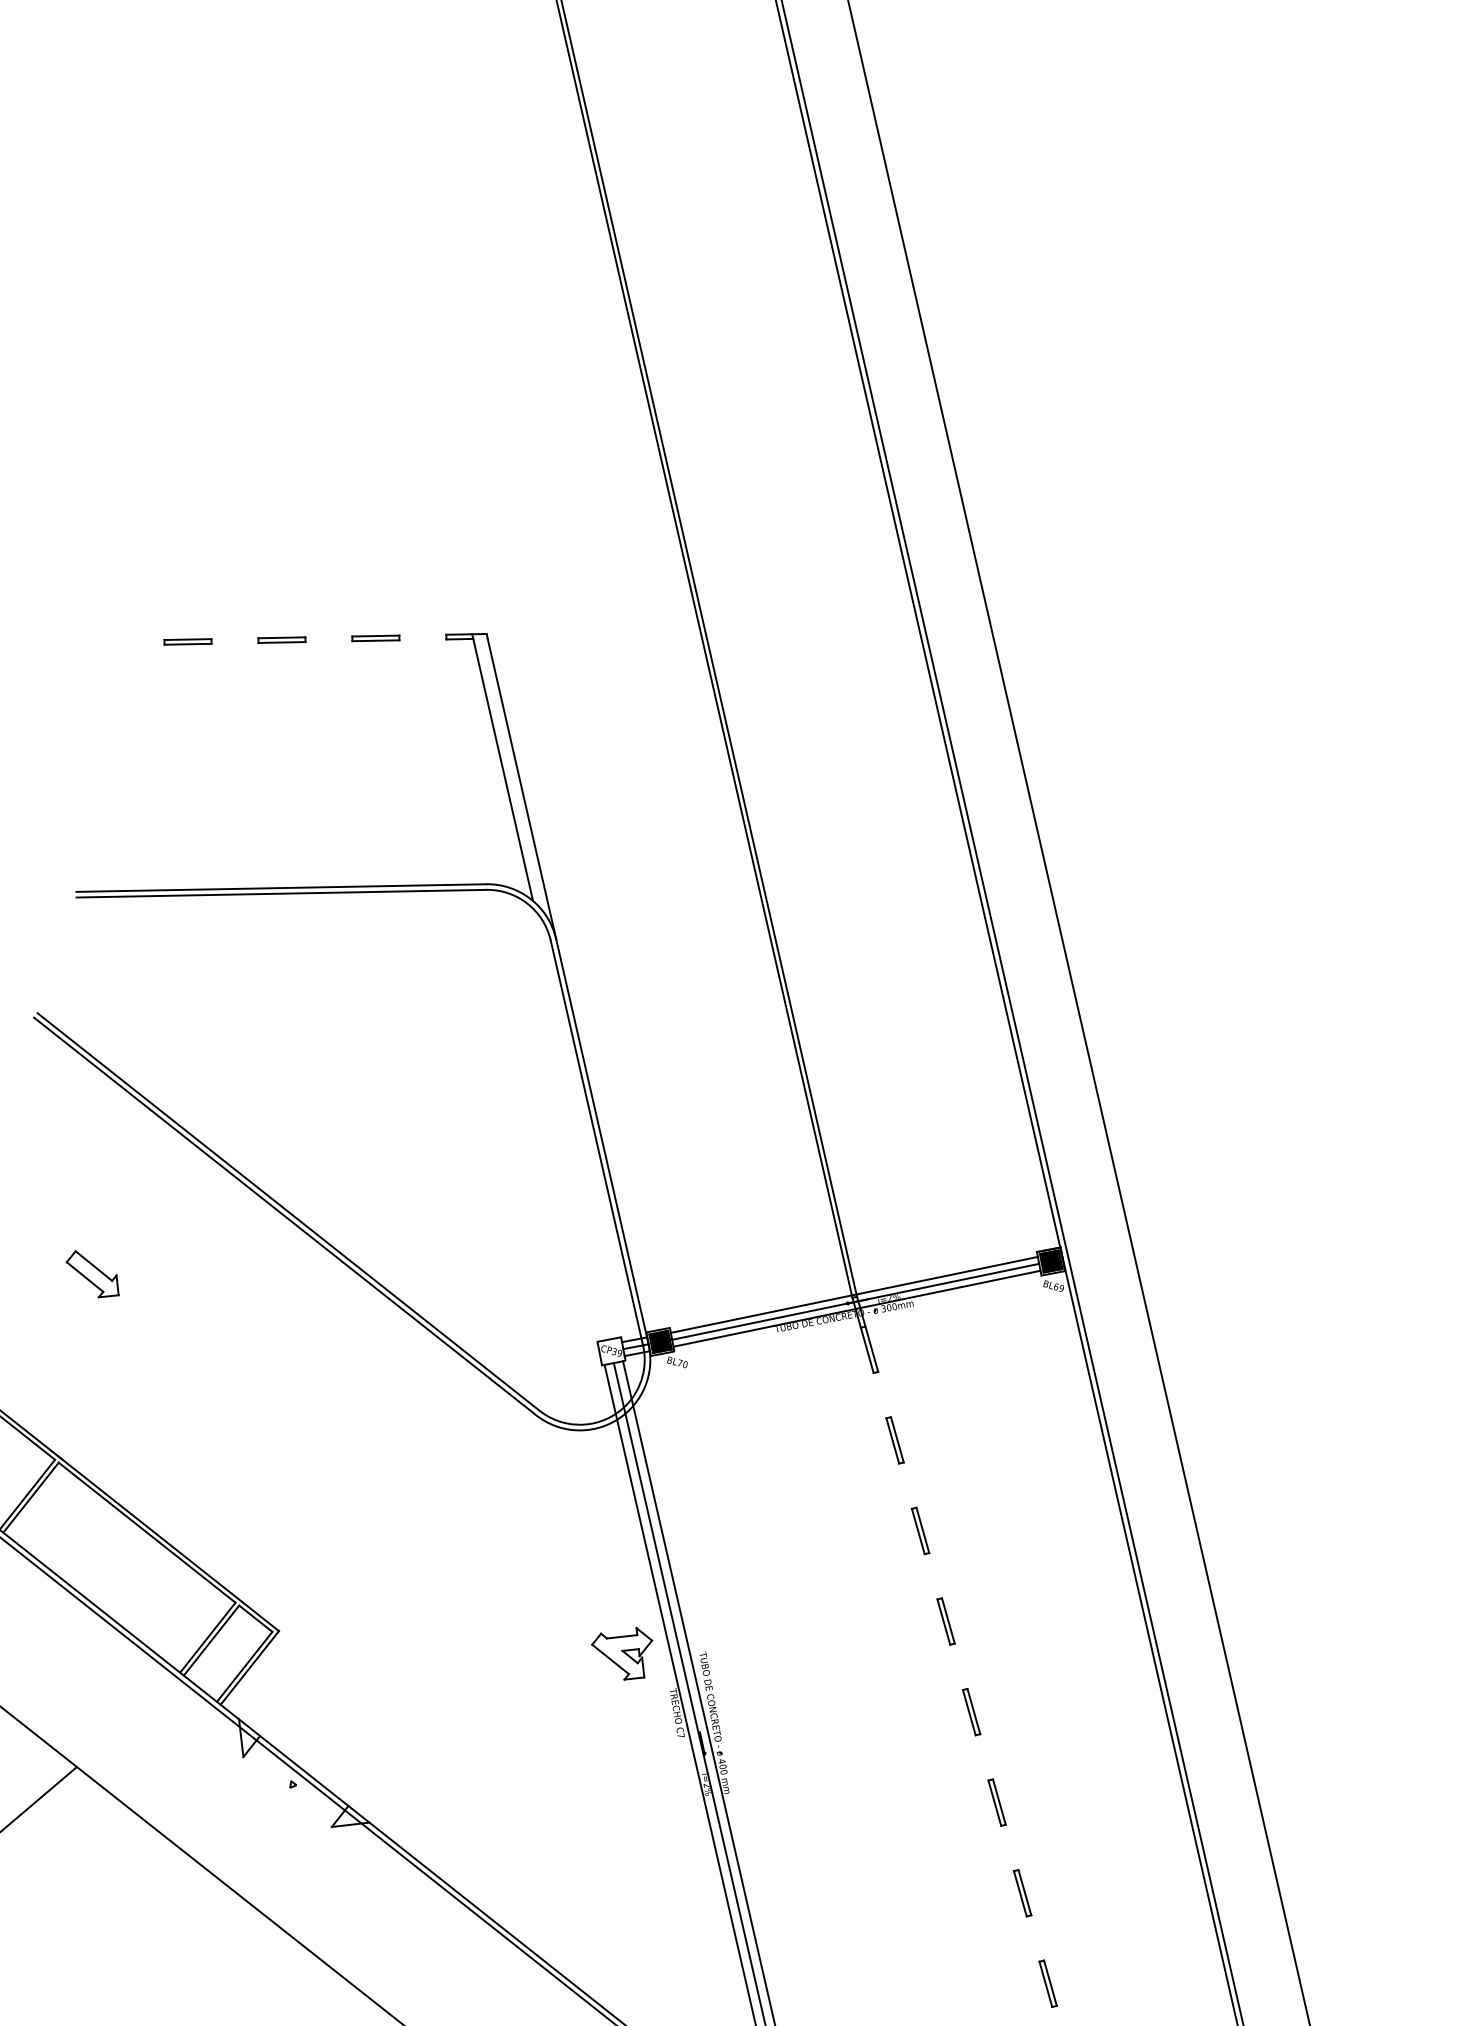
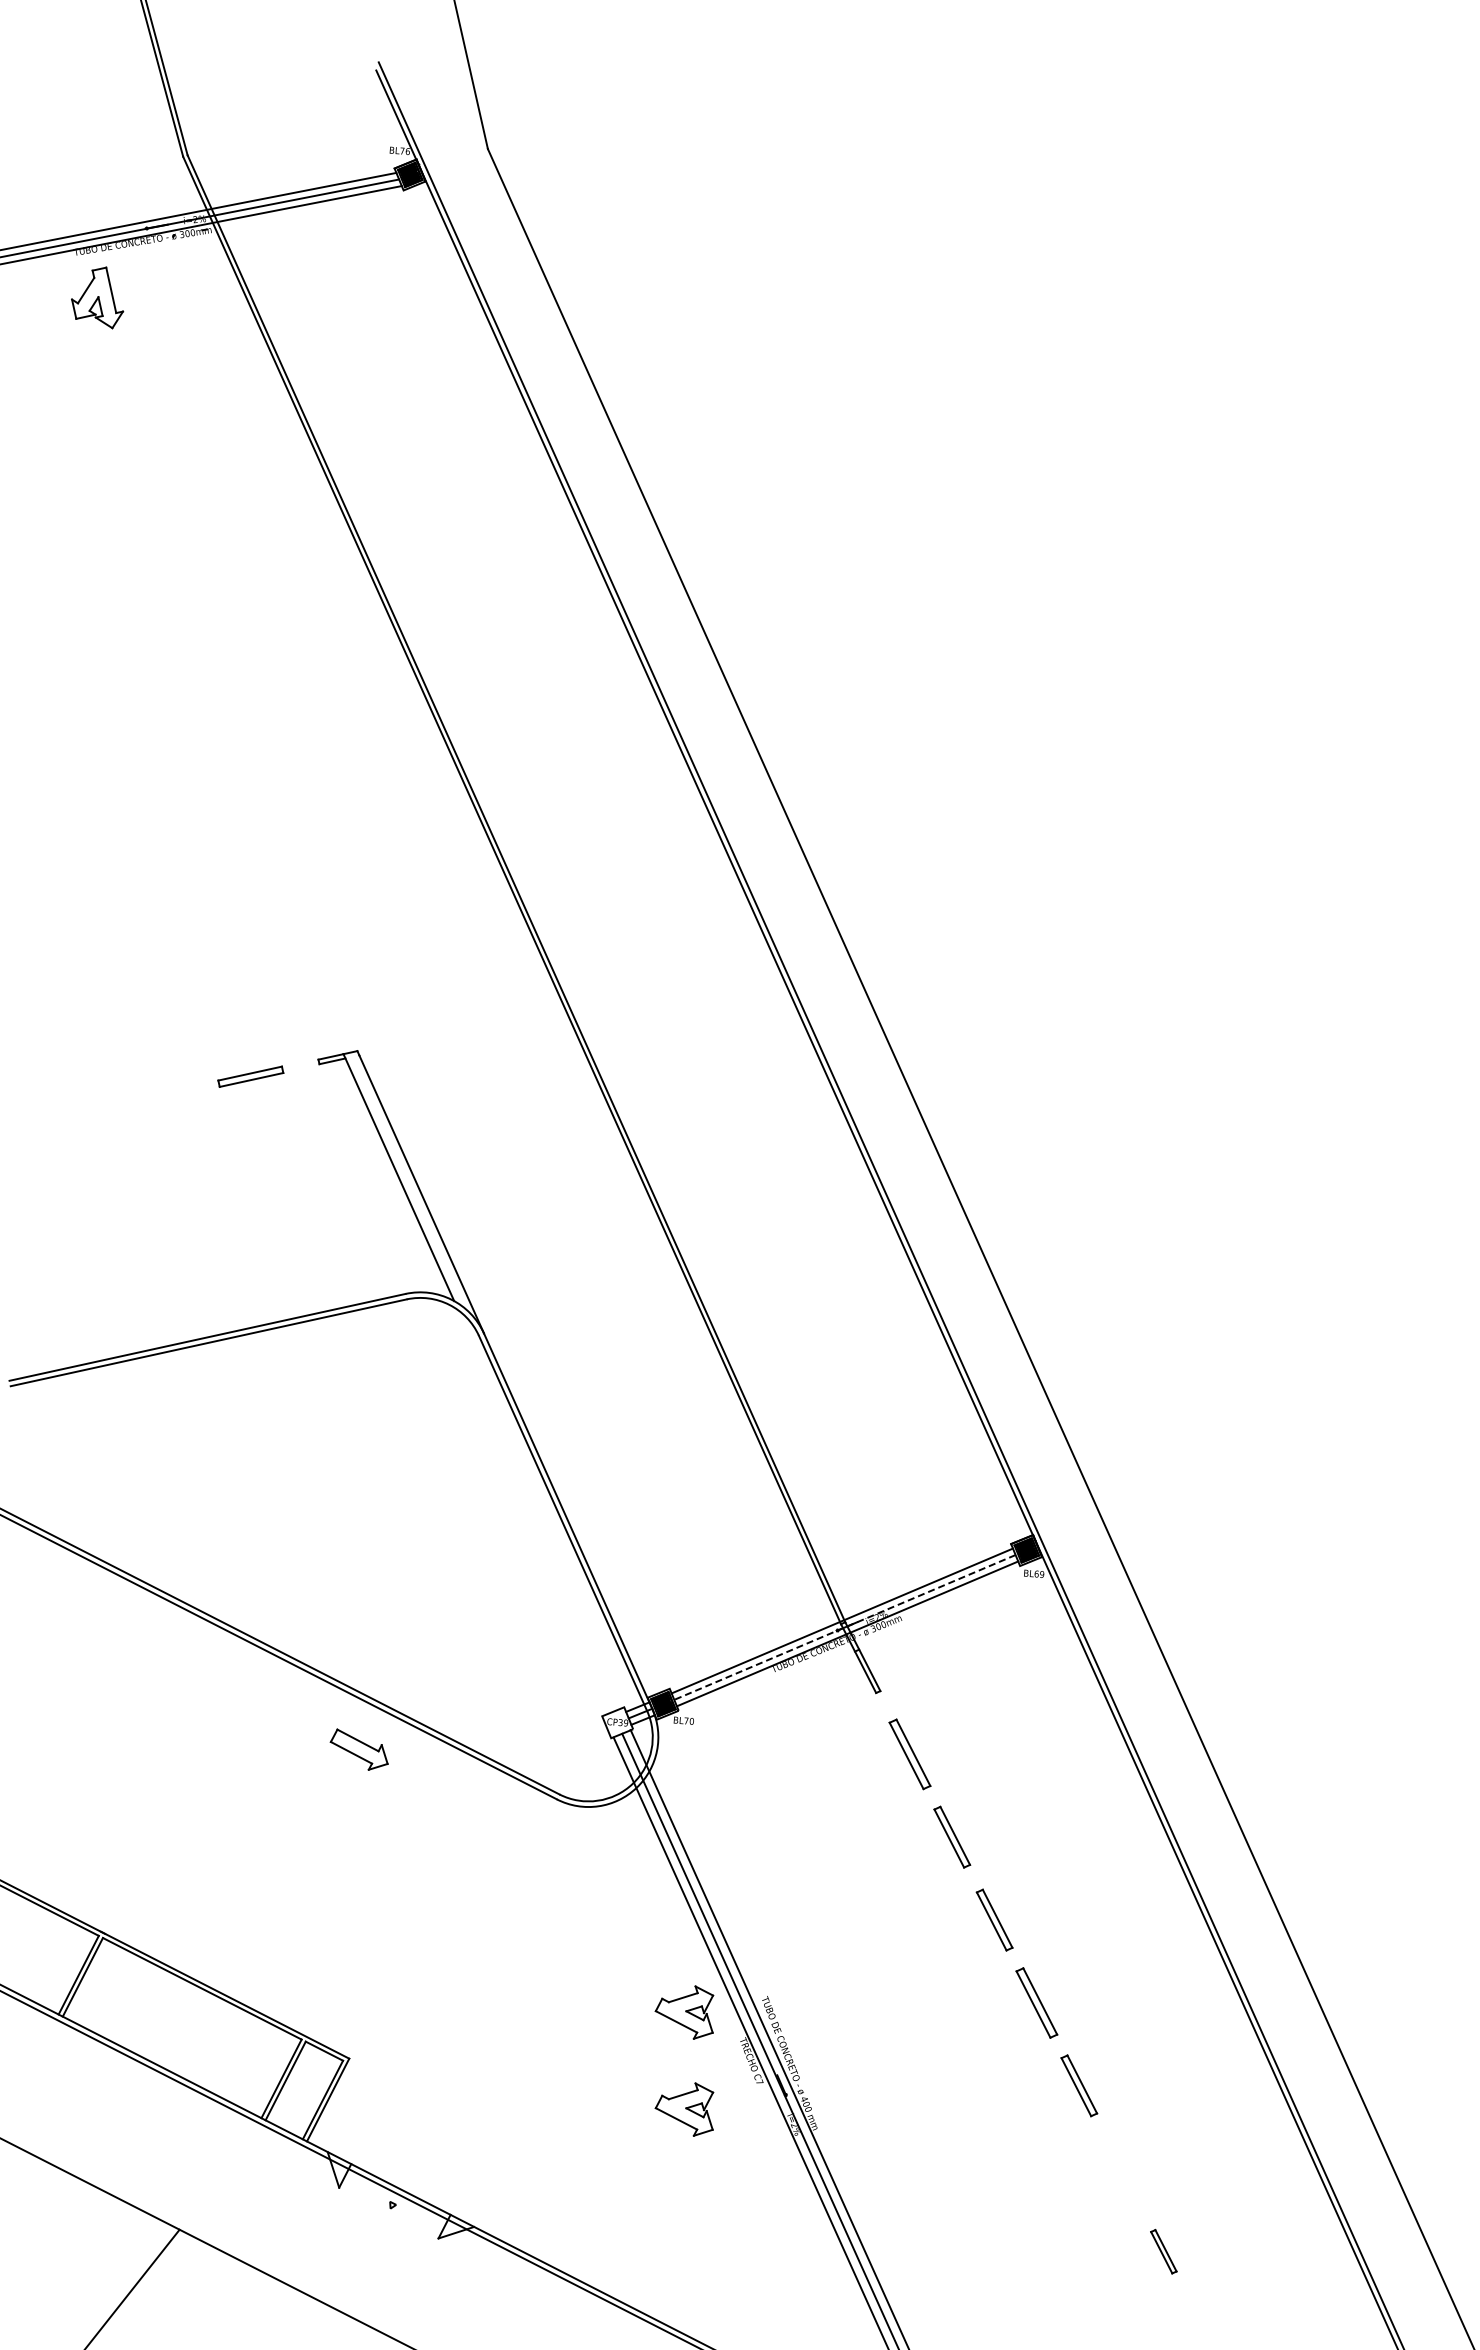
part: (375, 637) -> (250, 1076), size x1.4
part: (281, 639) -> (159, 1096), removed
part: (188, 641) -> (69, 1116), removed
part: (92, 1275) -> (358, 1749), moved
line: (855, 1301) -> (844, 1627), solid -> dashed
part: (894, 1439) -> (909, 1753), size x1.6
part: (920, 1530) -> (952, 1836), size x1.4
part: (946, 1620) -> (994, 1919), size x1.4
part: (971, 1711) -> (1036, 2002), size x1.6
part: (601, 1747) -> (684, 2109), added
part: (996, 1802) -> (1078, 2085), size x1.4
part: (1022, 1892) -> (1121, 2168), removed

